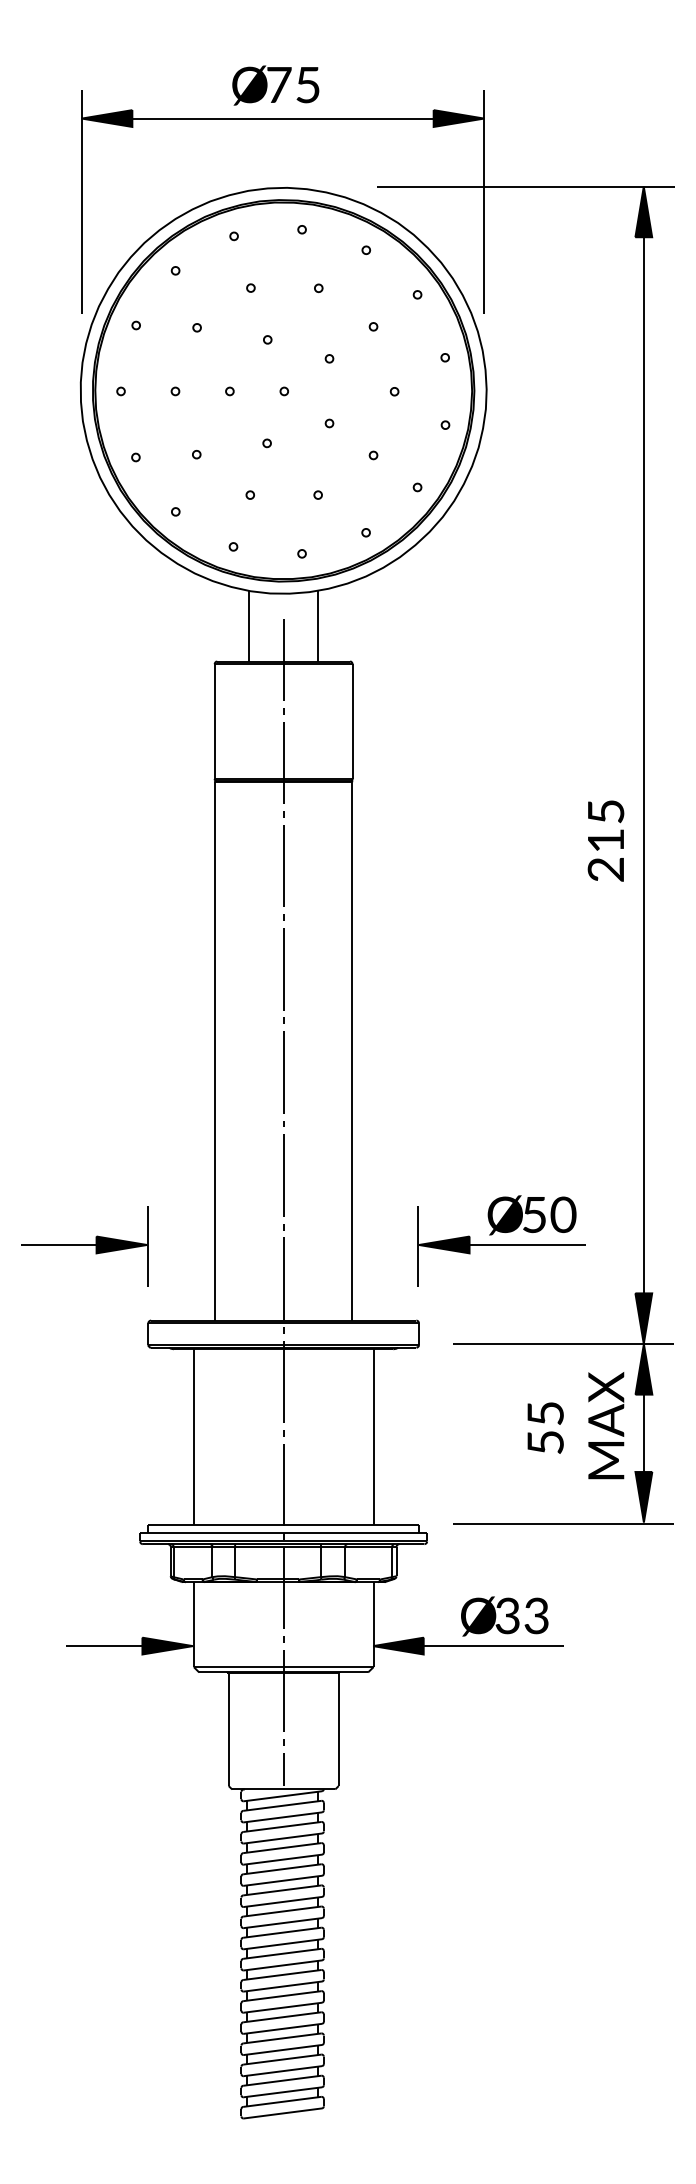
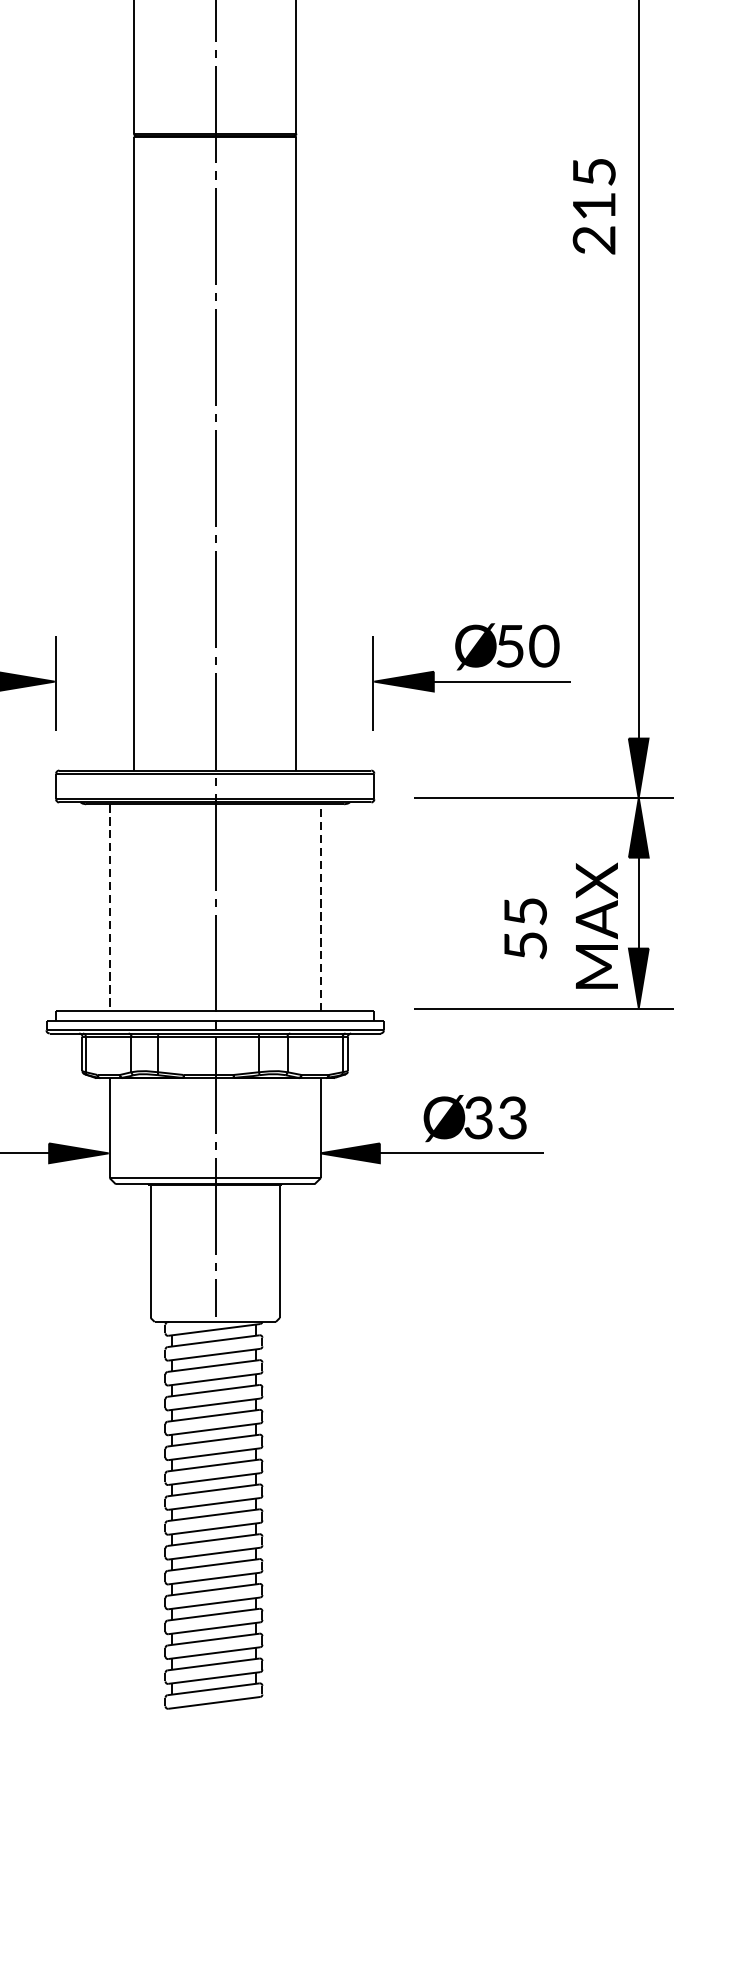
text: (575, 1425) -> (560, 925), moved
line: (193, 1437) -> (109, 908), solid -> dashed
line: (373, 1437) -> (320, 908), solid -> dashed

